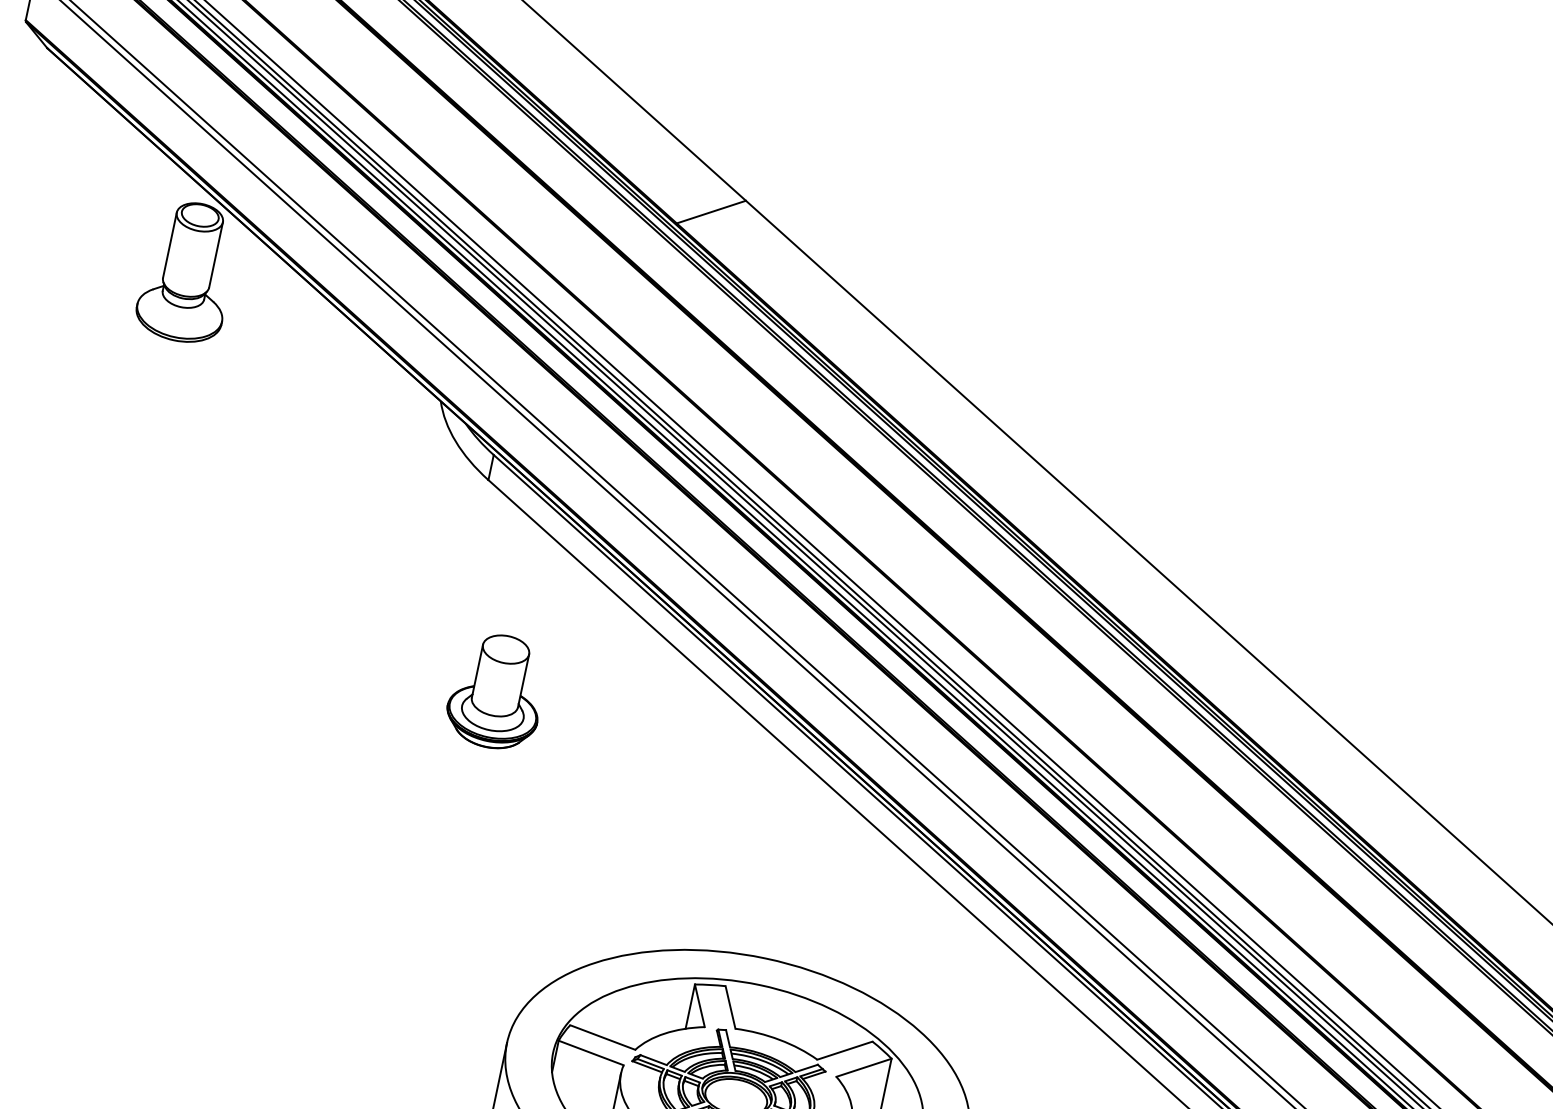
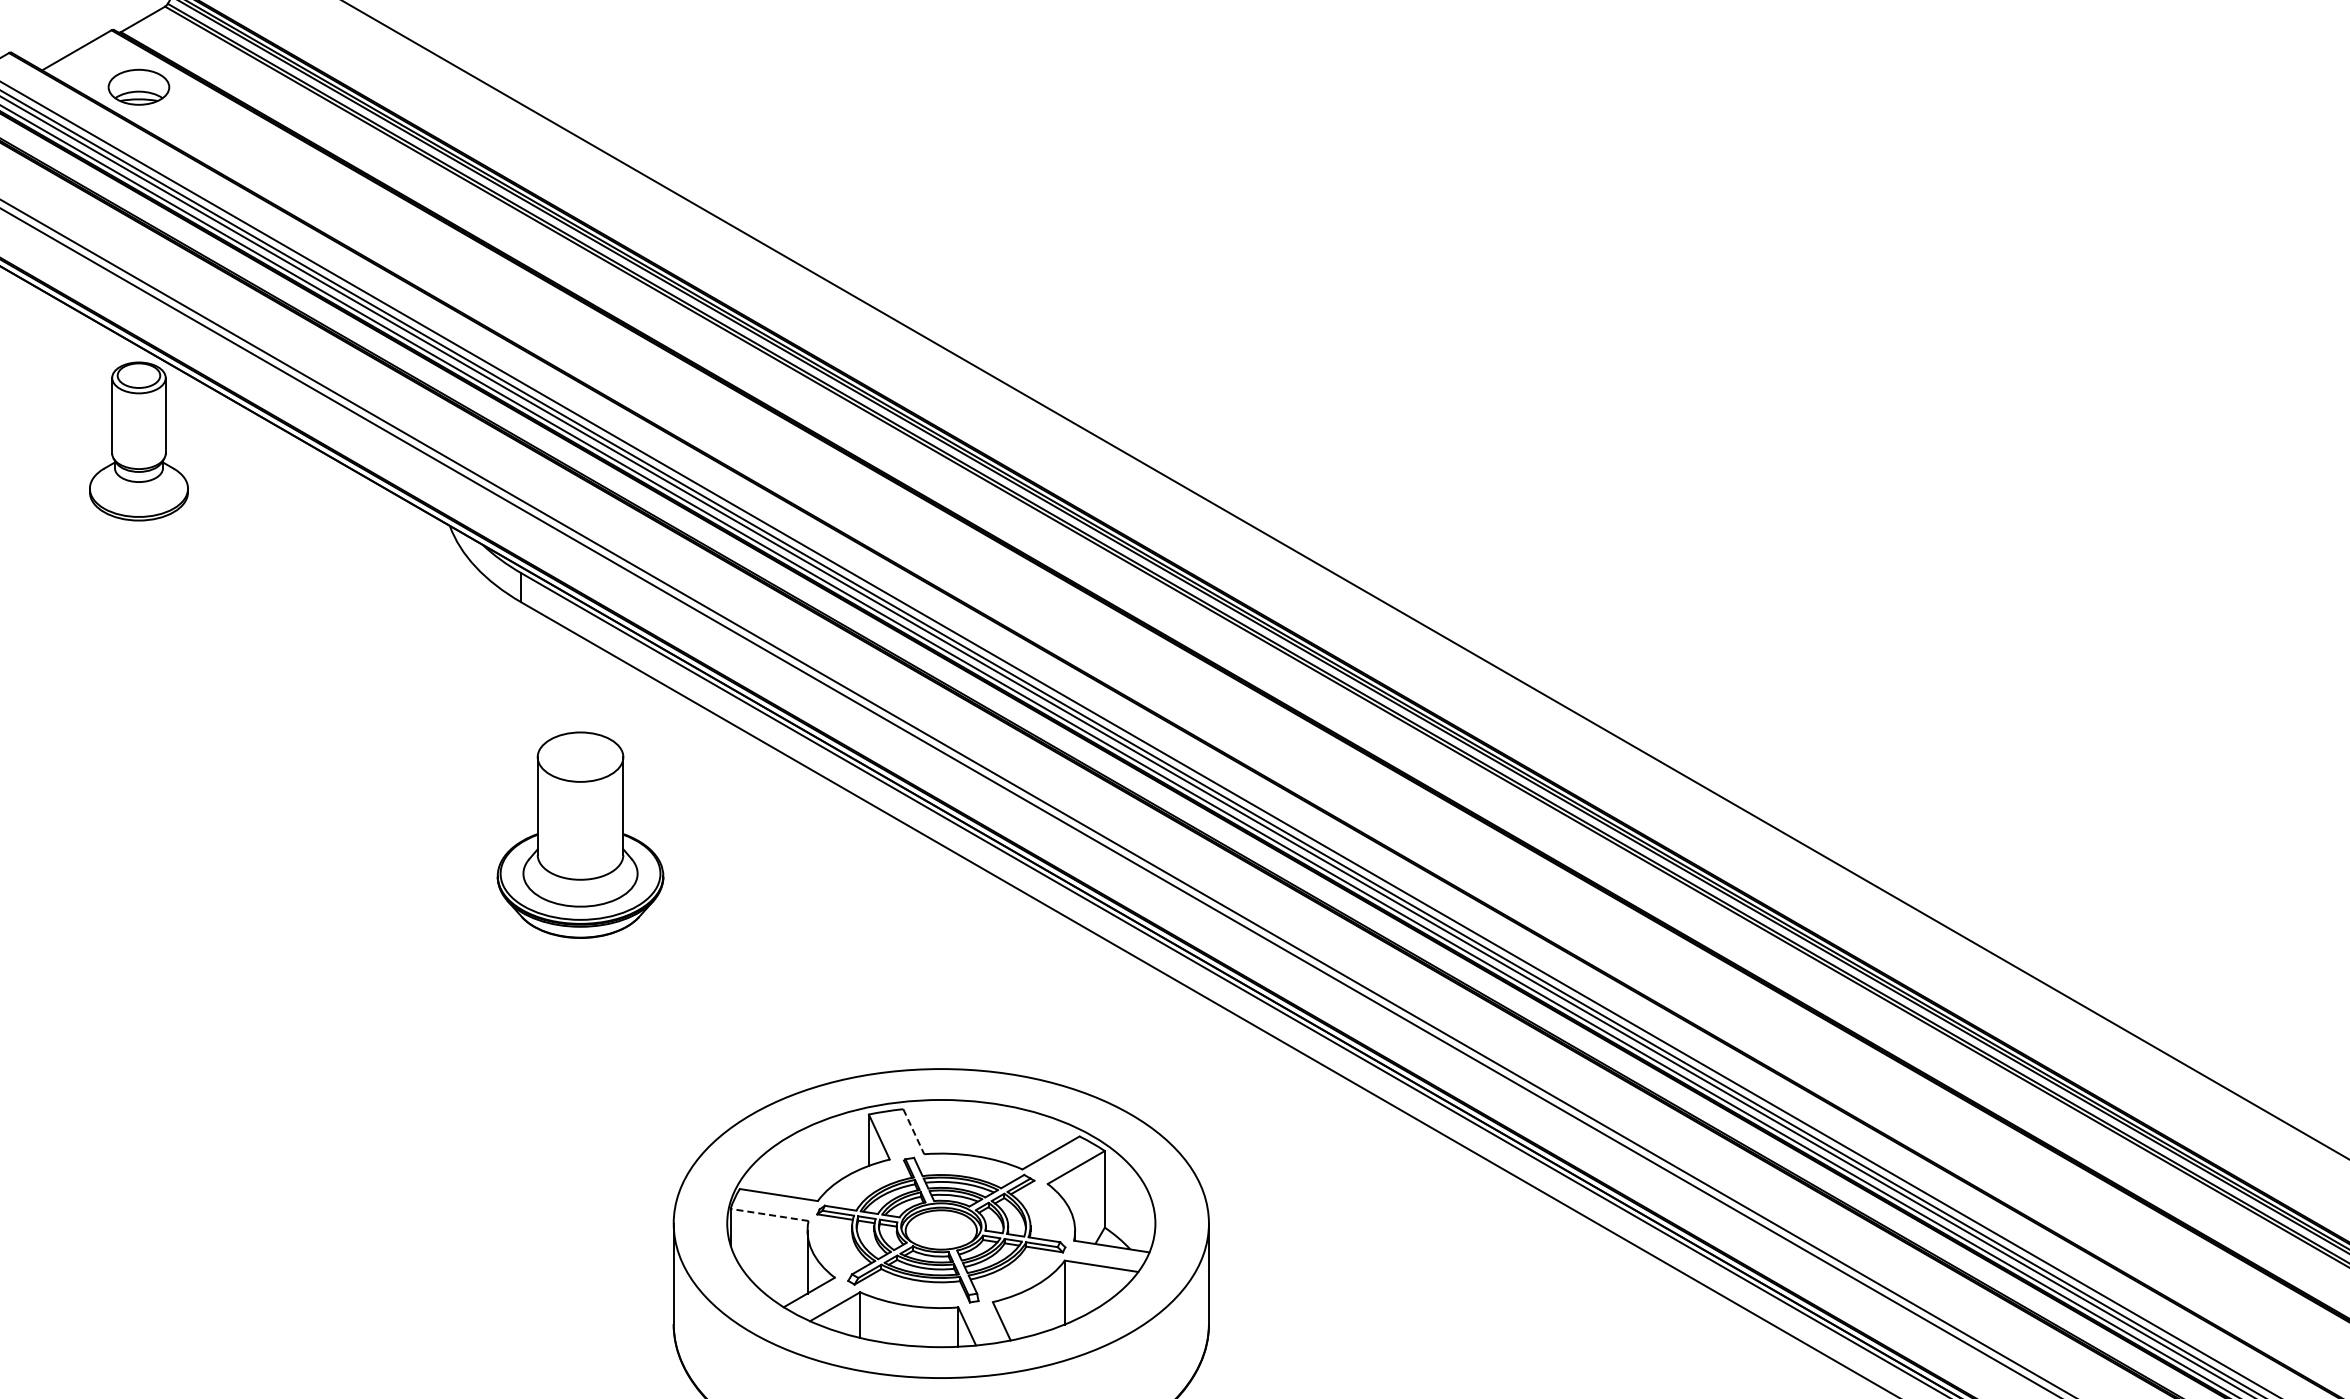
line: (711, 211) -> (706, 251), removed
part: (497, 691) -> (580, 835), size x1.6
line: (730, 1007) -> (913, 1131), solid -> dashed
line: (591, 1052) -> (769, 1214), solid -> dashed

